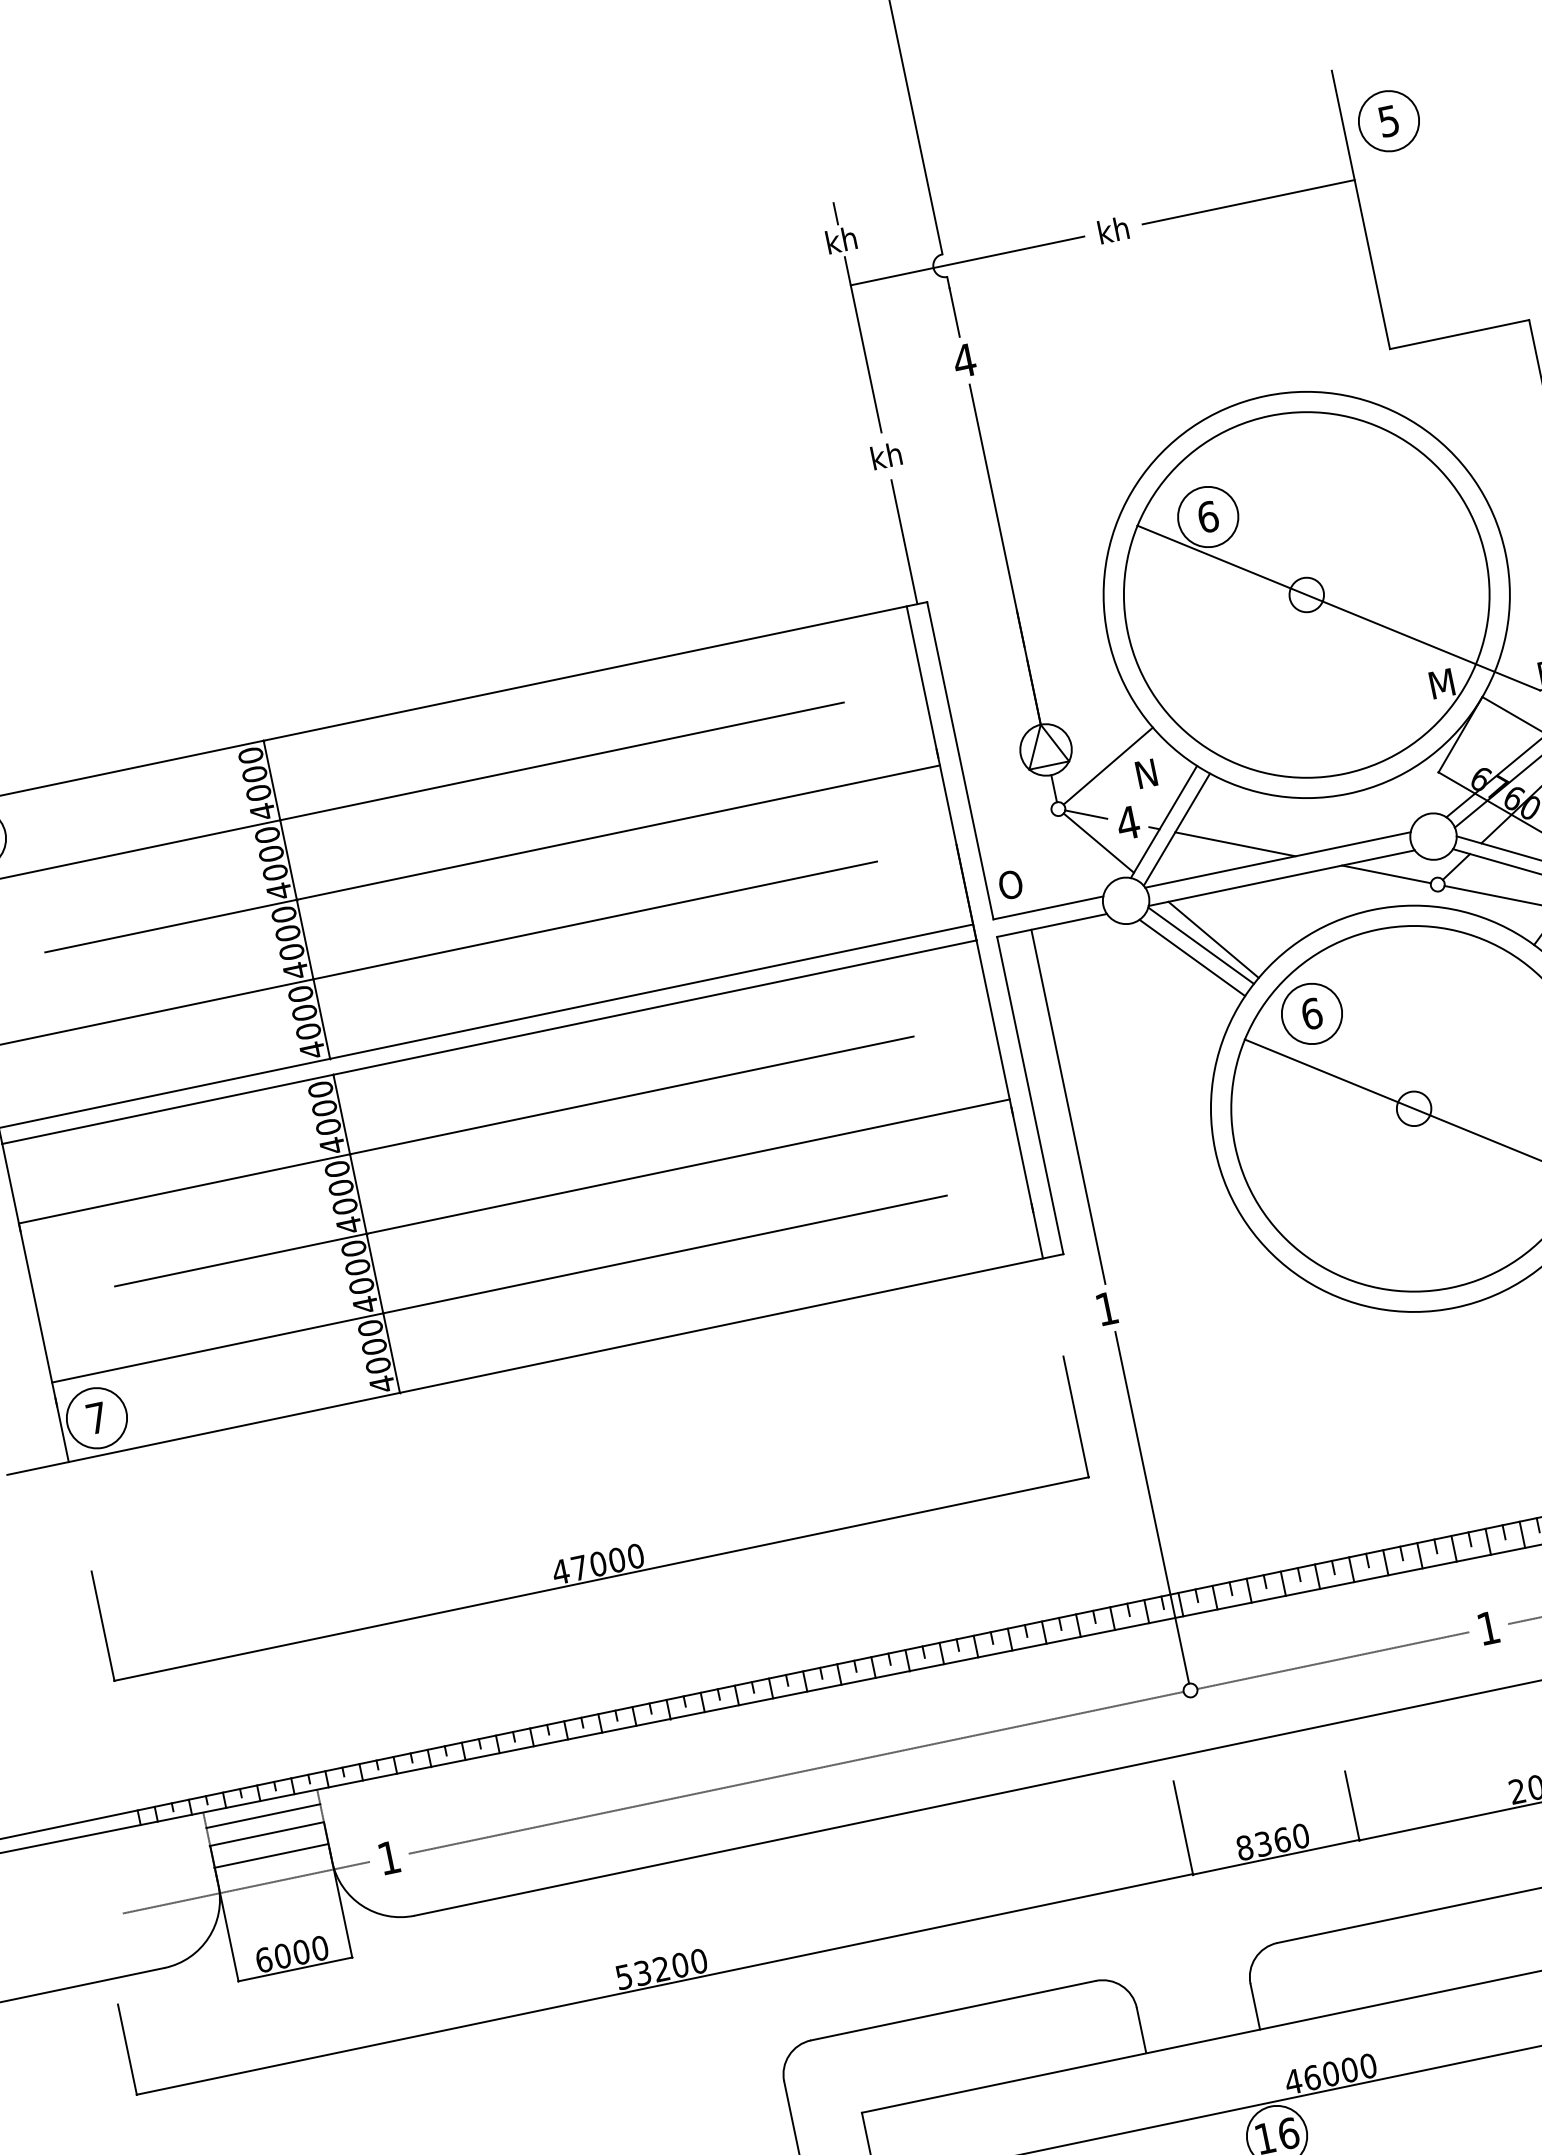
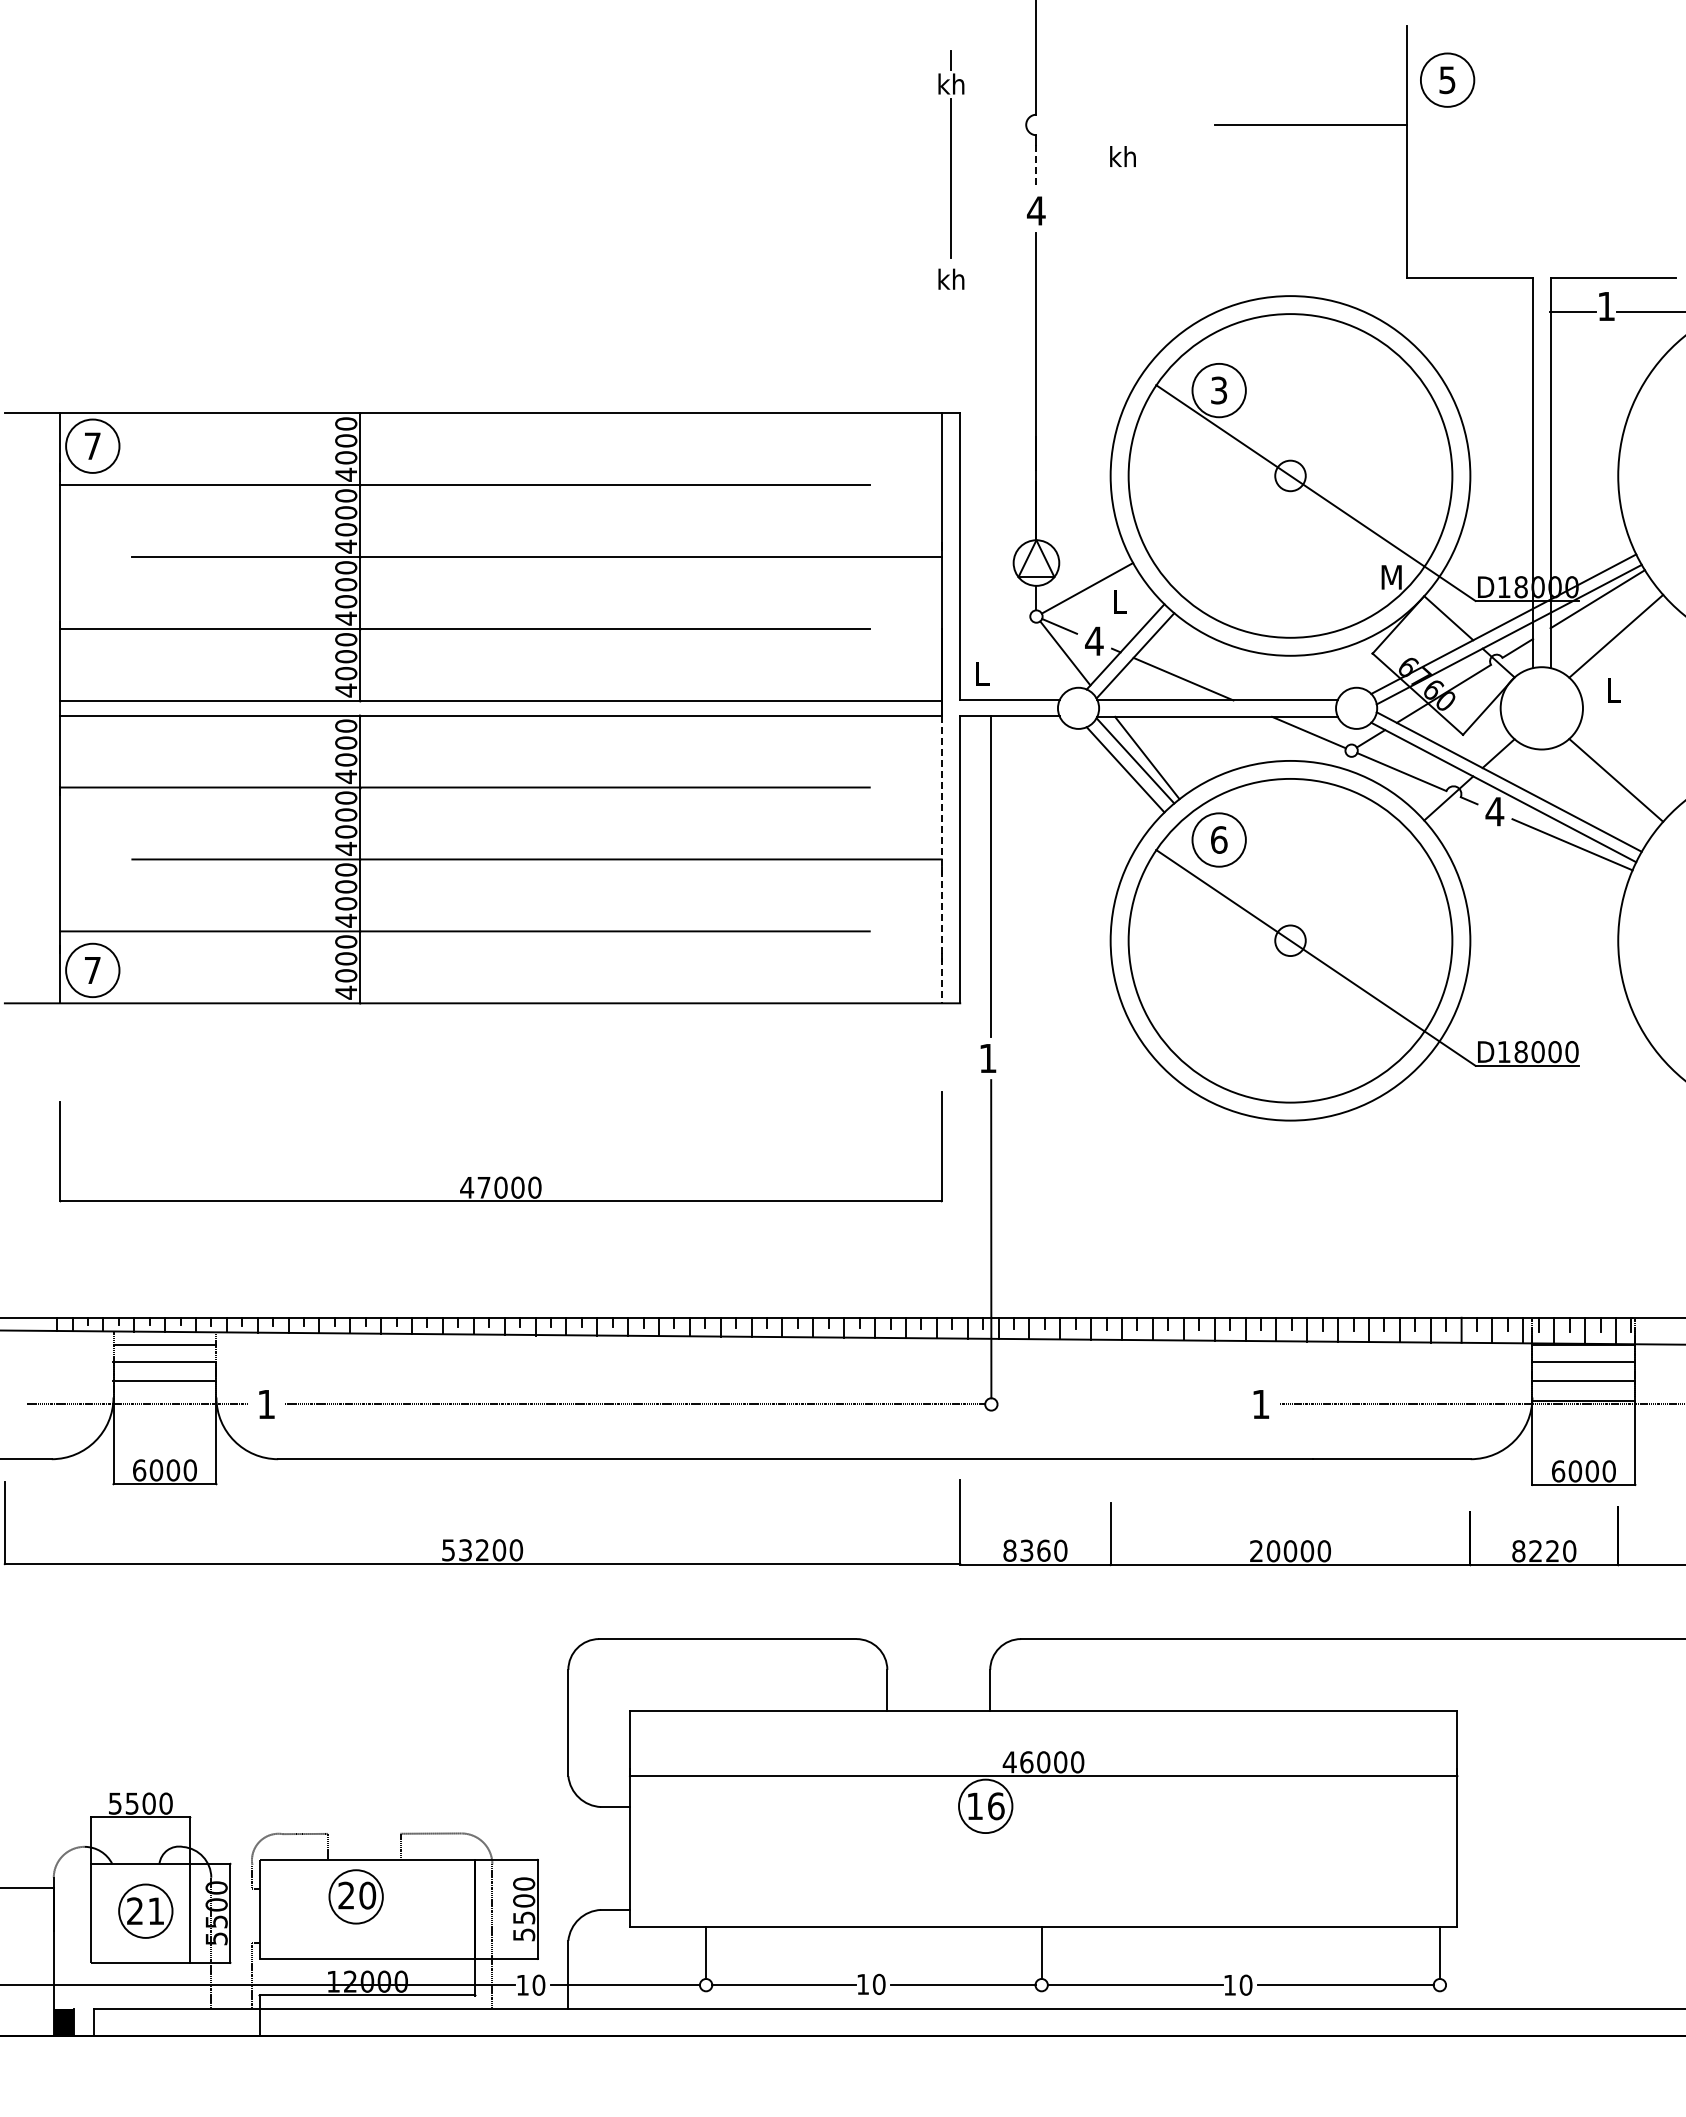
text: (1112, 230) -> (1122, 156), moved
line: (966, 260) -> (1056, 124), removed
line: (954, 312) -> (1036, 167), solid -> dashed
text: (1208, 516) -> (1219, 390), 6 -> 3
line: (904, 542) -> (951, 357), removed
text: (1146, 773) -> (1119, 601), N -> L
text: (1010, 884) -> (981, 673), O -> L
line: (1009, 1099) -> (941, 859), solid -> dashed
line: (1333, 1660) -> (1120, 1404), removed

